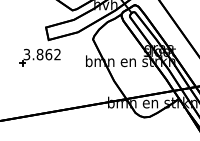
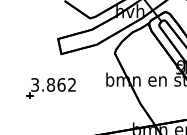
part: (39, 57) -> (50, 88), moved

